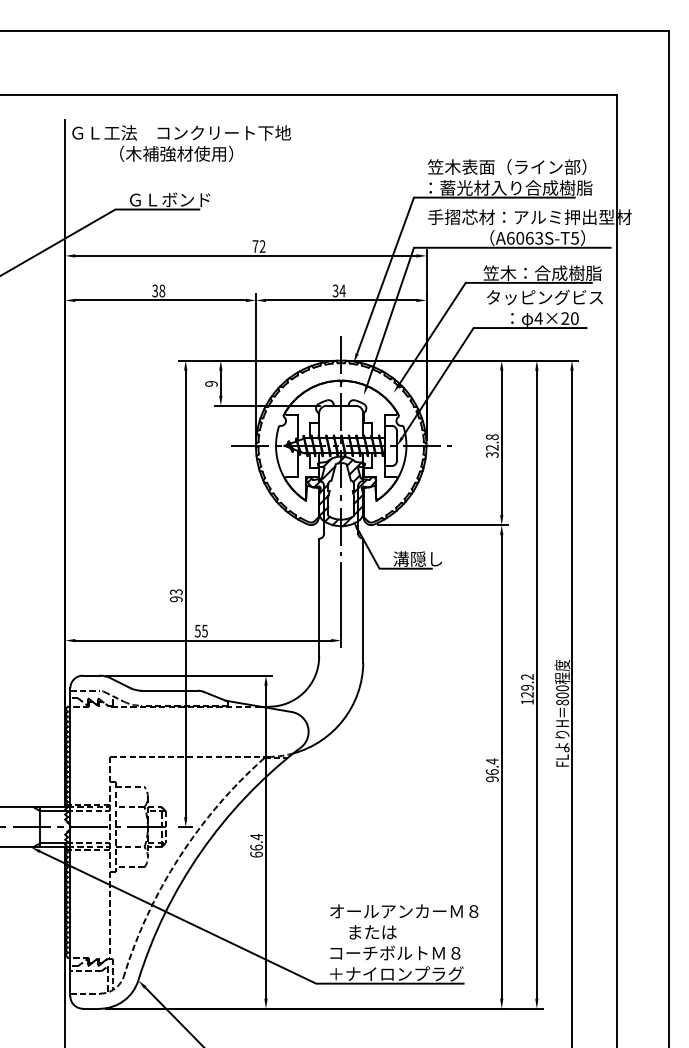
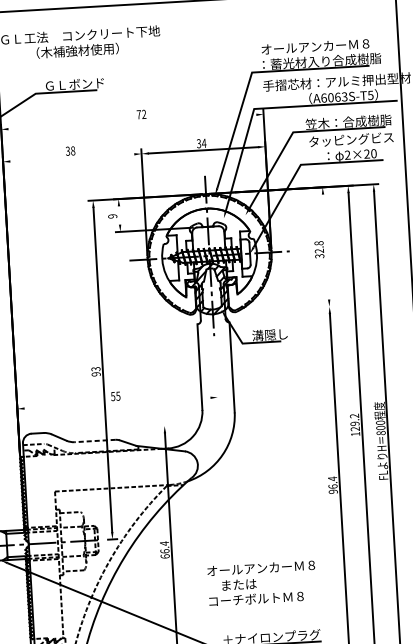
text: (507, 166) -> (318, 46), 笠木表面（ライン部） -> オールアンカーＭ８
line: (245, 255) -> (132, 121), removed
line: (160, 300) -> (72, 157), removed
text: (538, 318) -> (347, 155), 4×20 -> 2×20
line: (220, 382) -> (119, 214), removed
line: (501, 442) -> (325, 246), removed
line: (442, 525) -> (286, 309), removed
line: (341, 604) -> (216, 371), removed
line: (203, 640) -> (117, 403), removed
line: (188, 675) -> (108, 429), removed
line: (169, 690) -> (95, 440), solid -> dashed
text: (404, 932) -> (262, 583), moved

